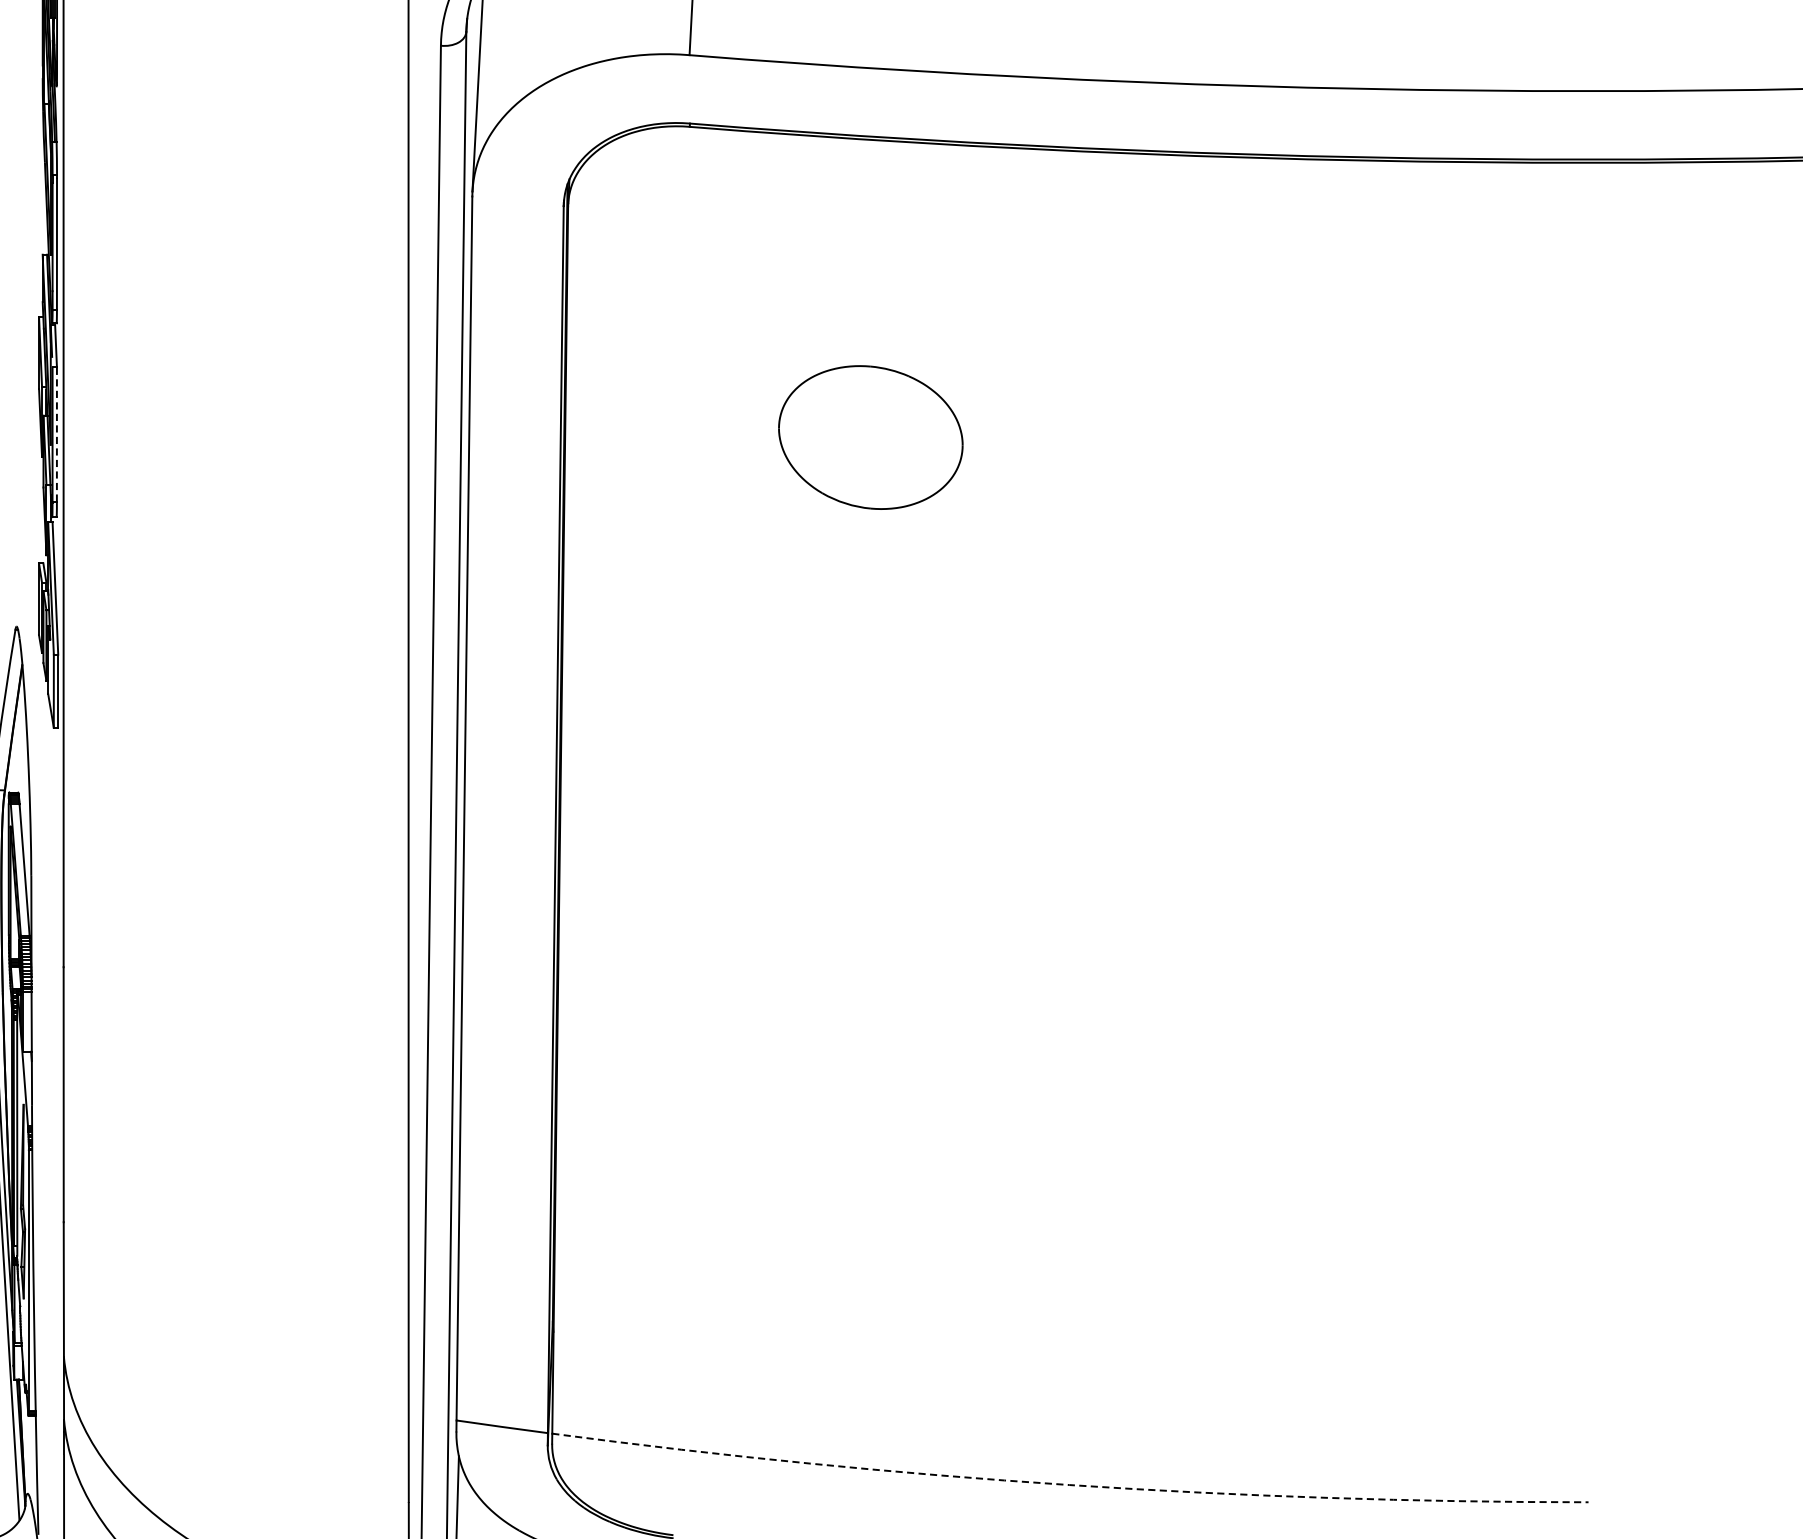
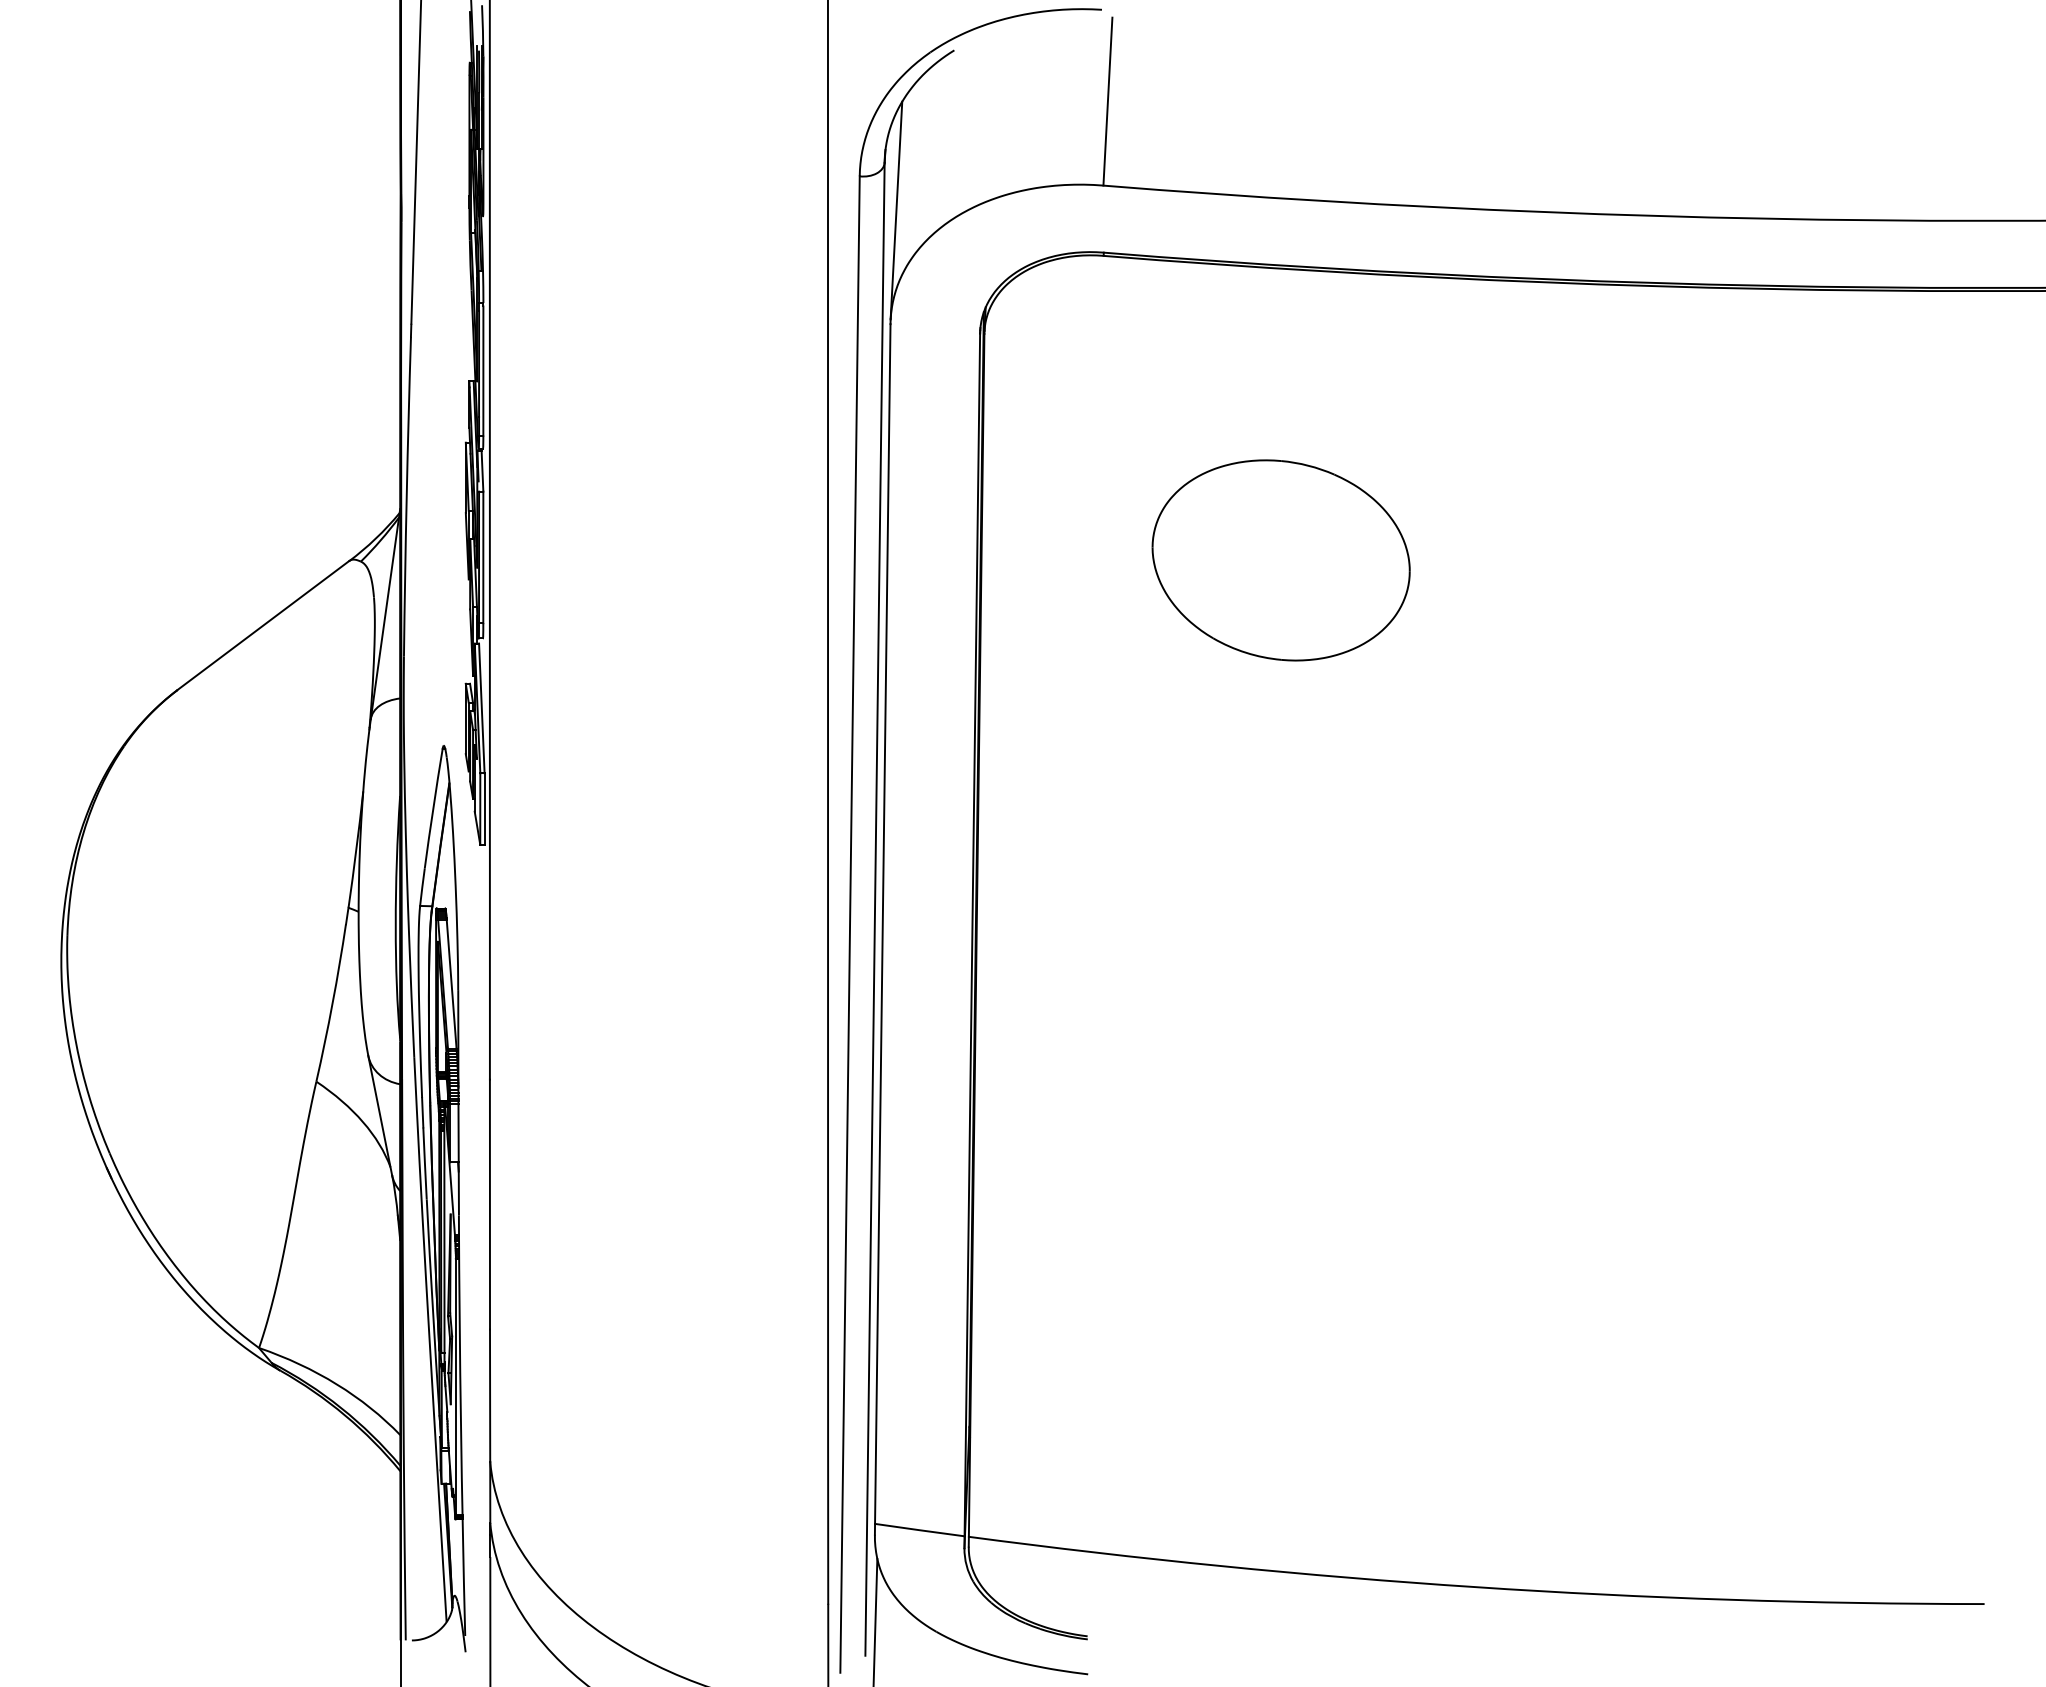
line: (57, 434) -> (483, 557), dashed -> solid
part: (870, 437) -> (1280, 560), size x1.43
arc: (1069, 1485) -> (1475, 1587), dashed -> solid

